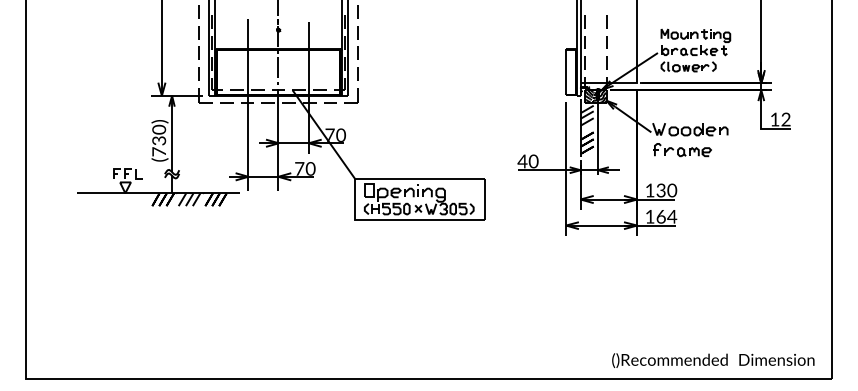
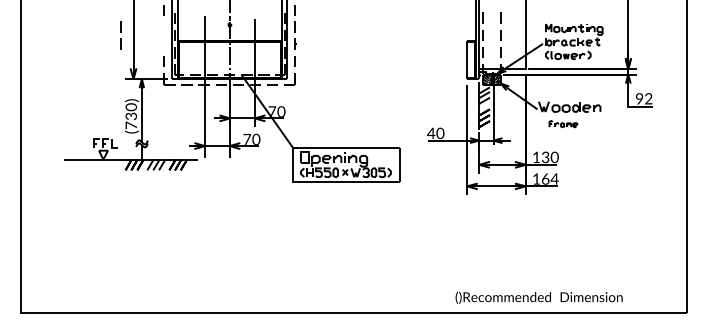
line: (198, 39) -> (119, 32), moved
text: (774, 119) -> (639, 98), 12 -> 92
part: (682, 150) -> (563, 124), size x0.6
text: (713, 360) -> (539, 297), moved

